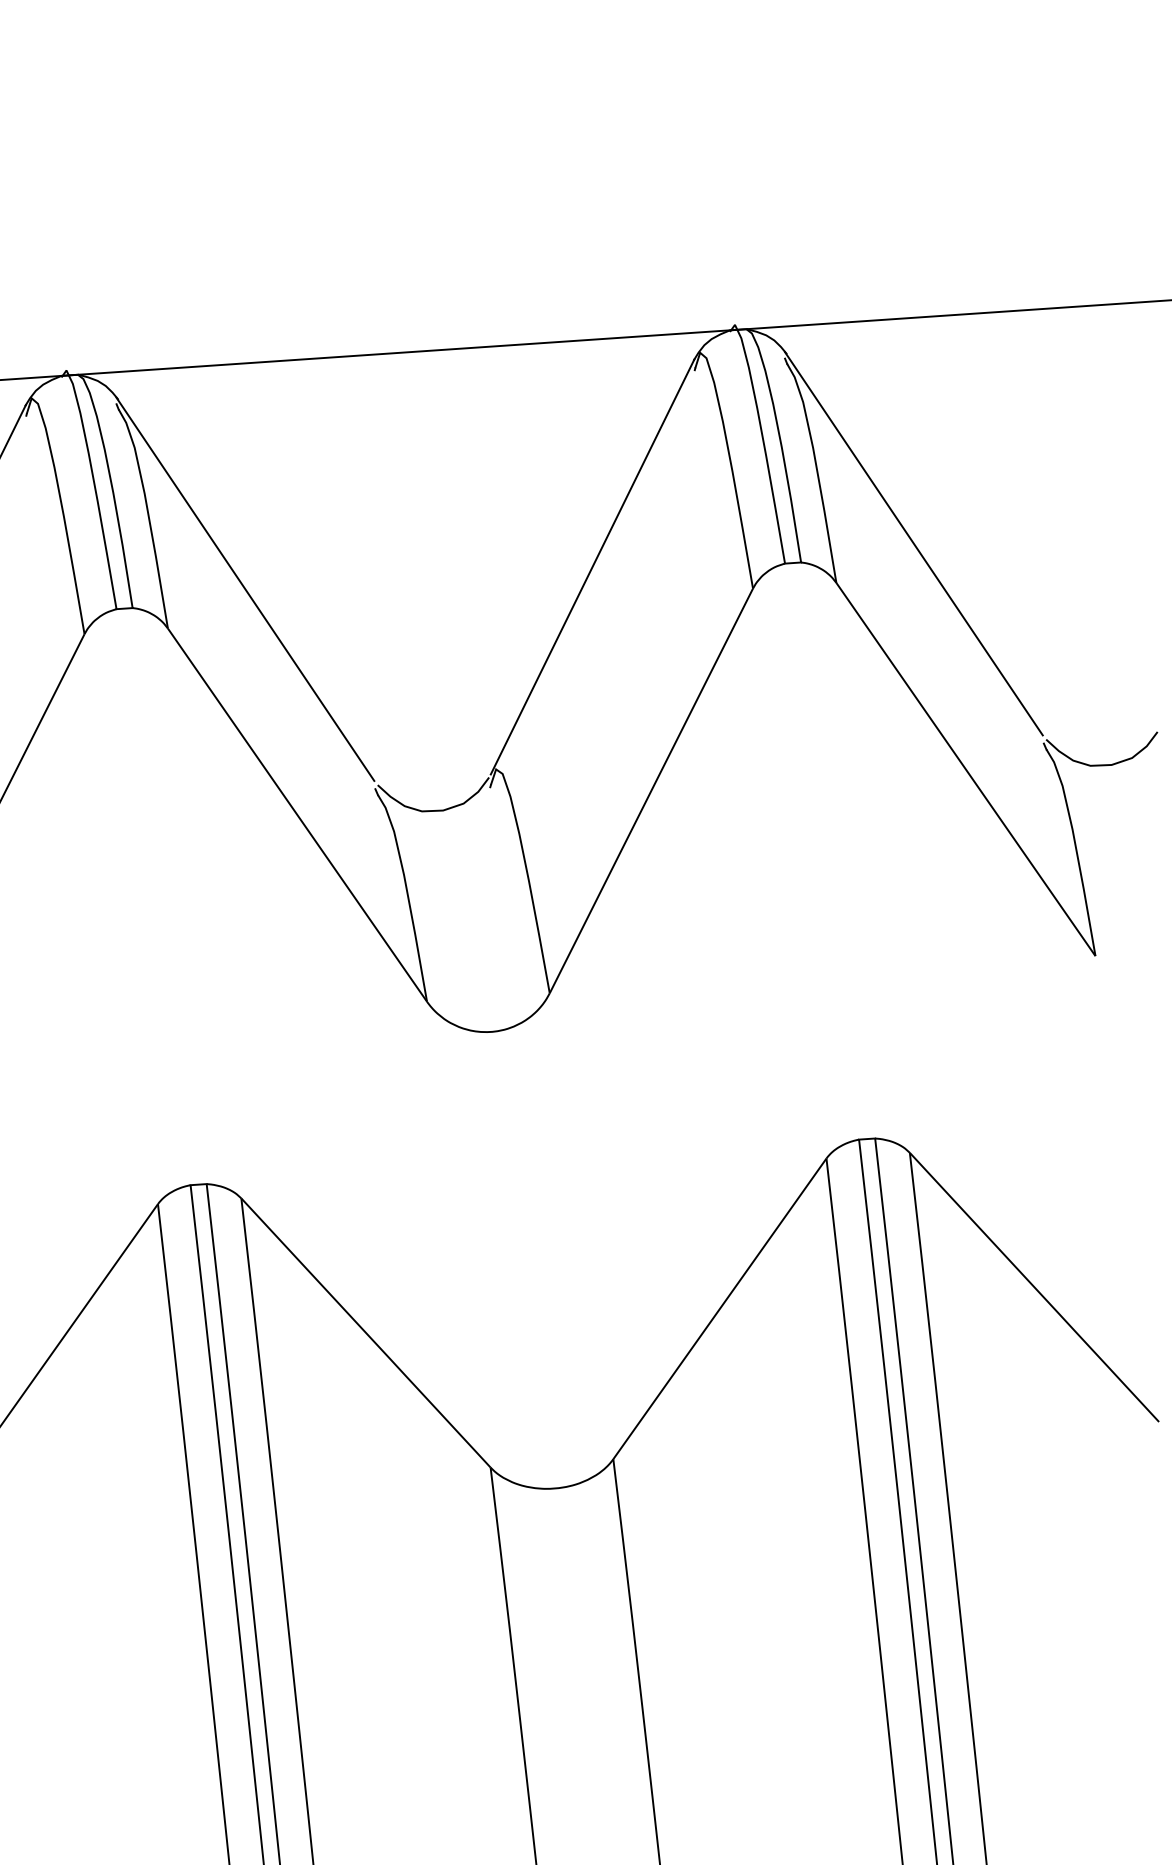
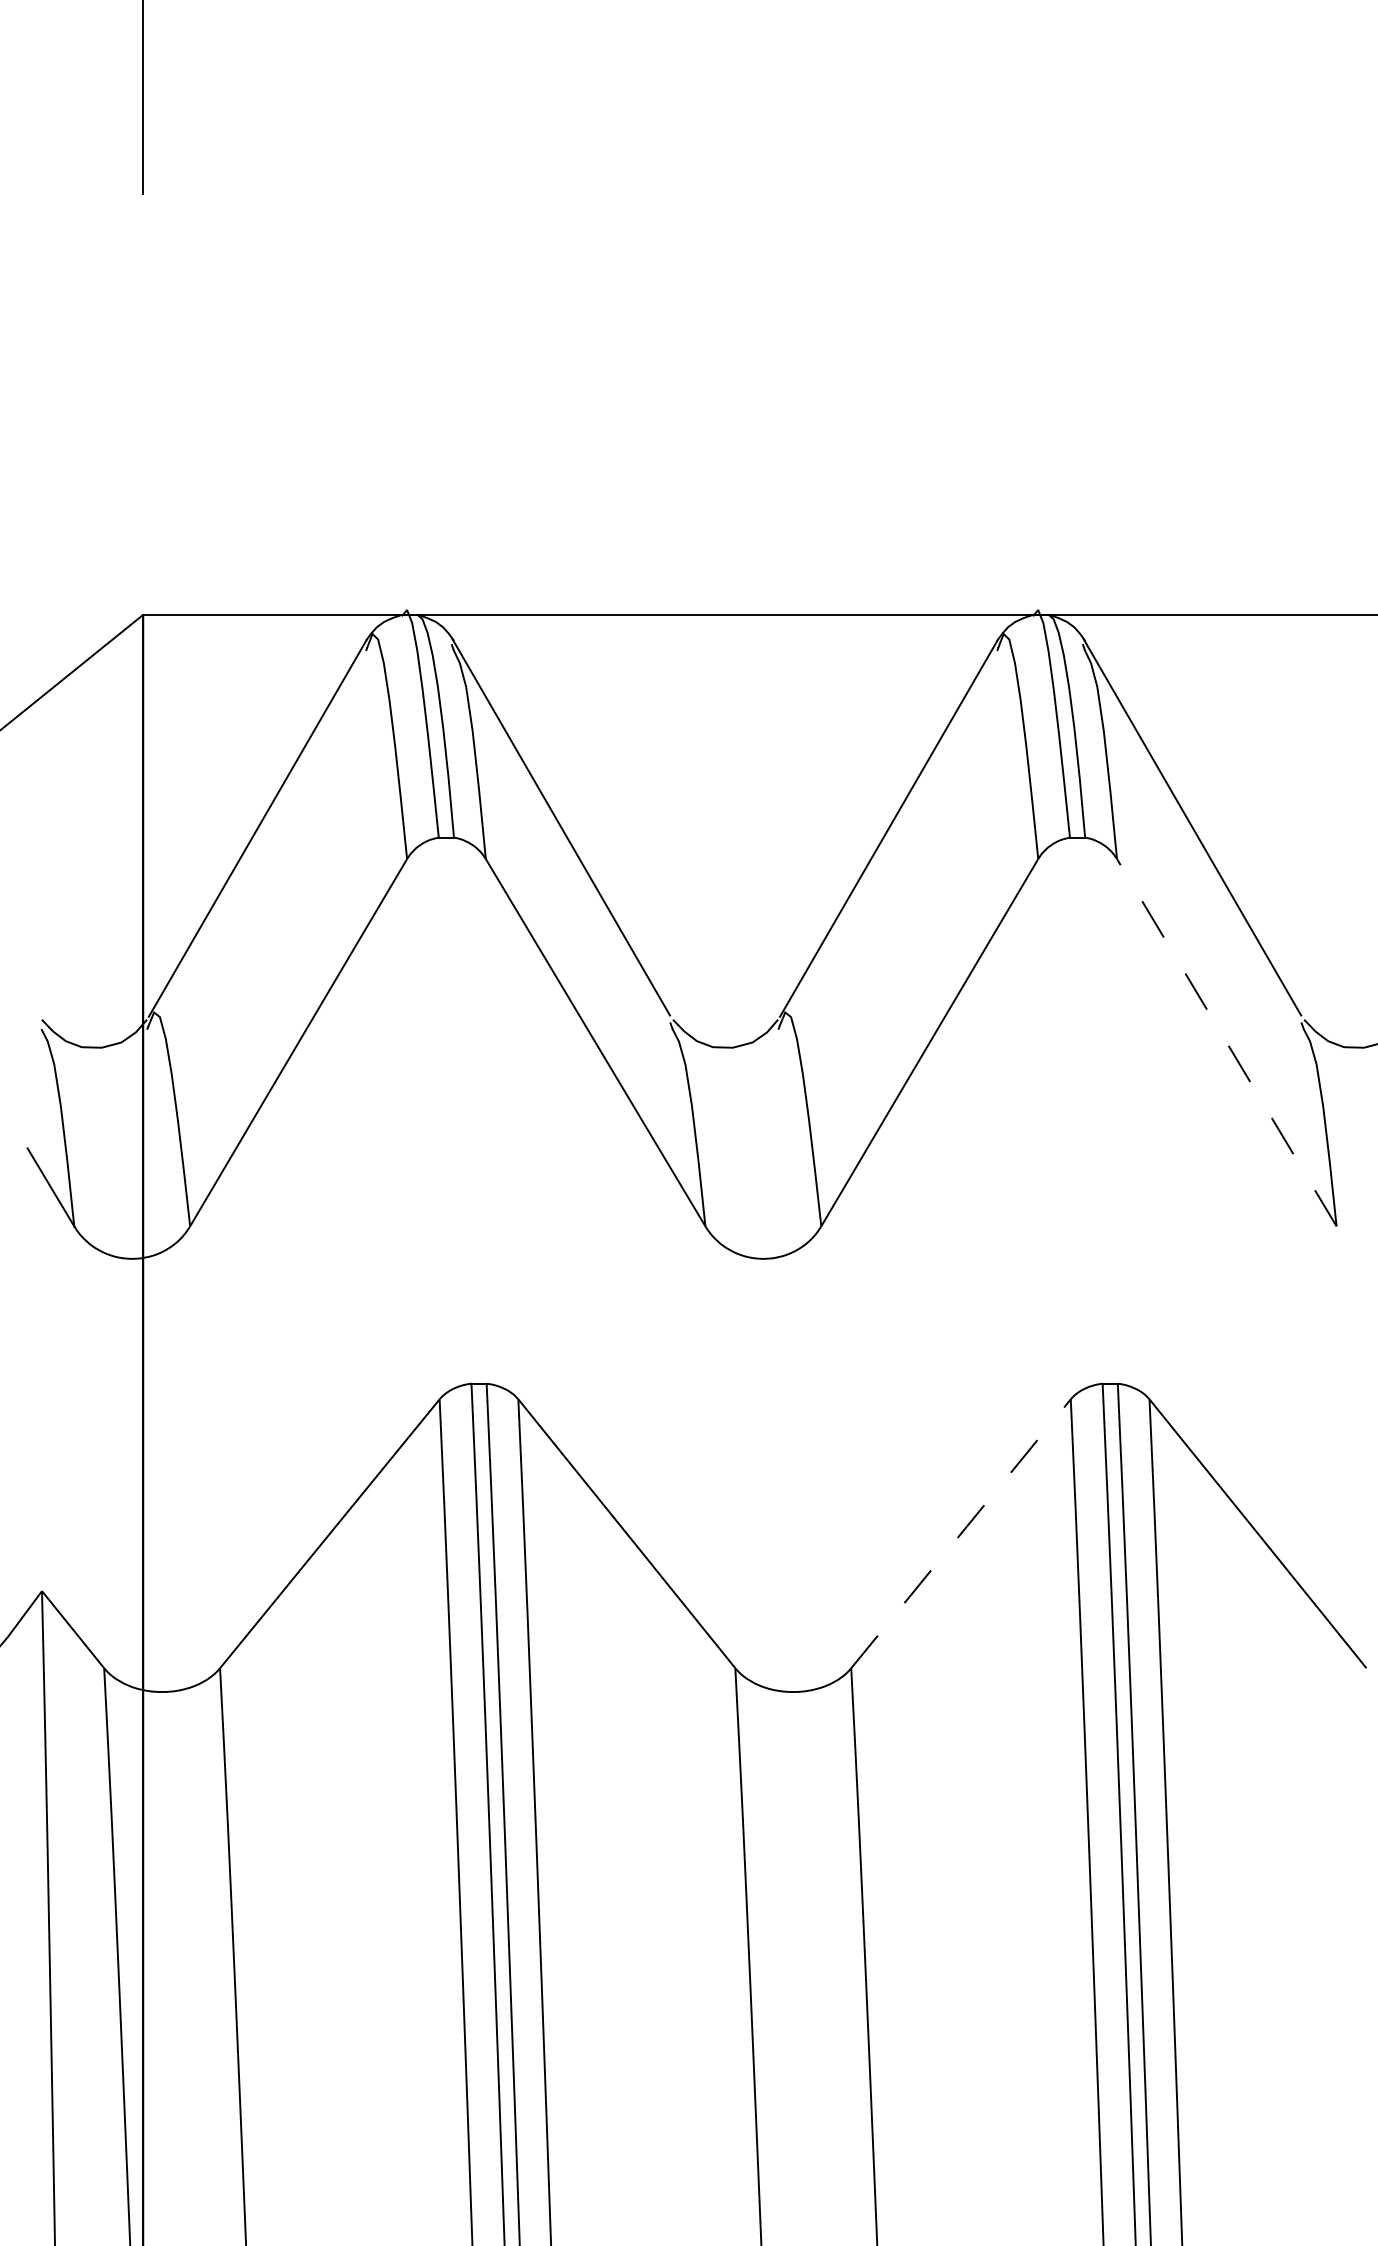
line: (965, 769) -> (1226, 1042), solid -> dashed
line: (719, 1308) -> (960, 1533), solid -> dashed

